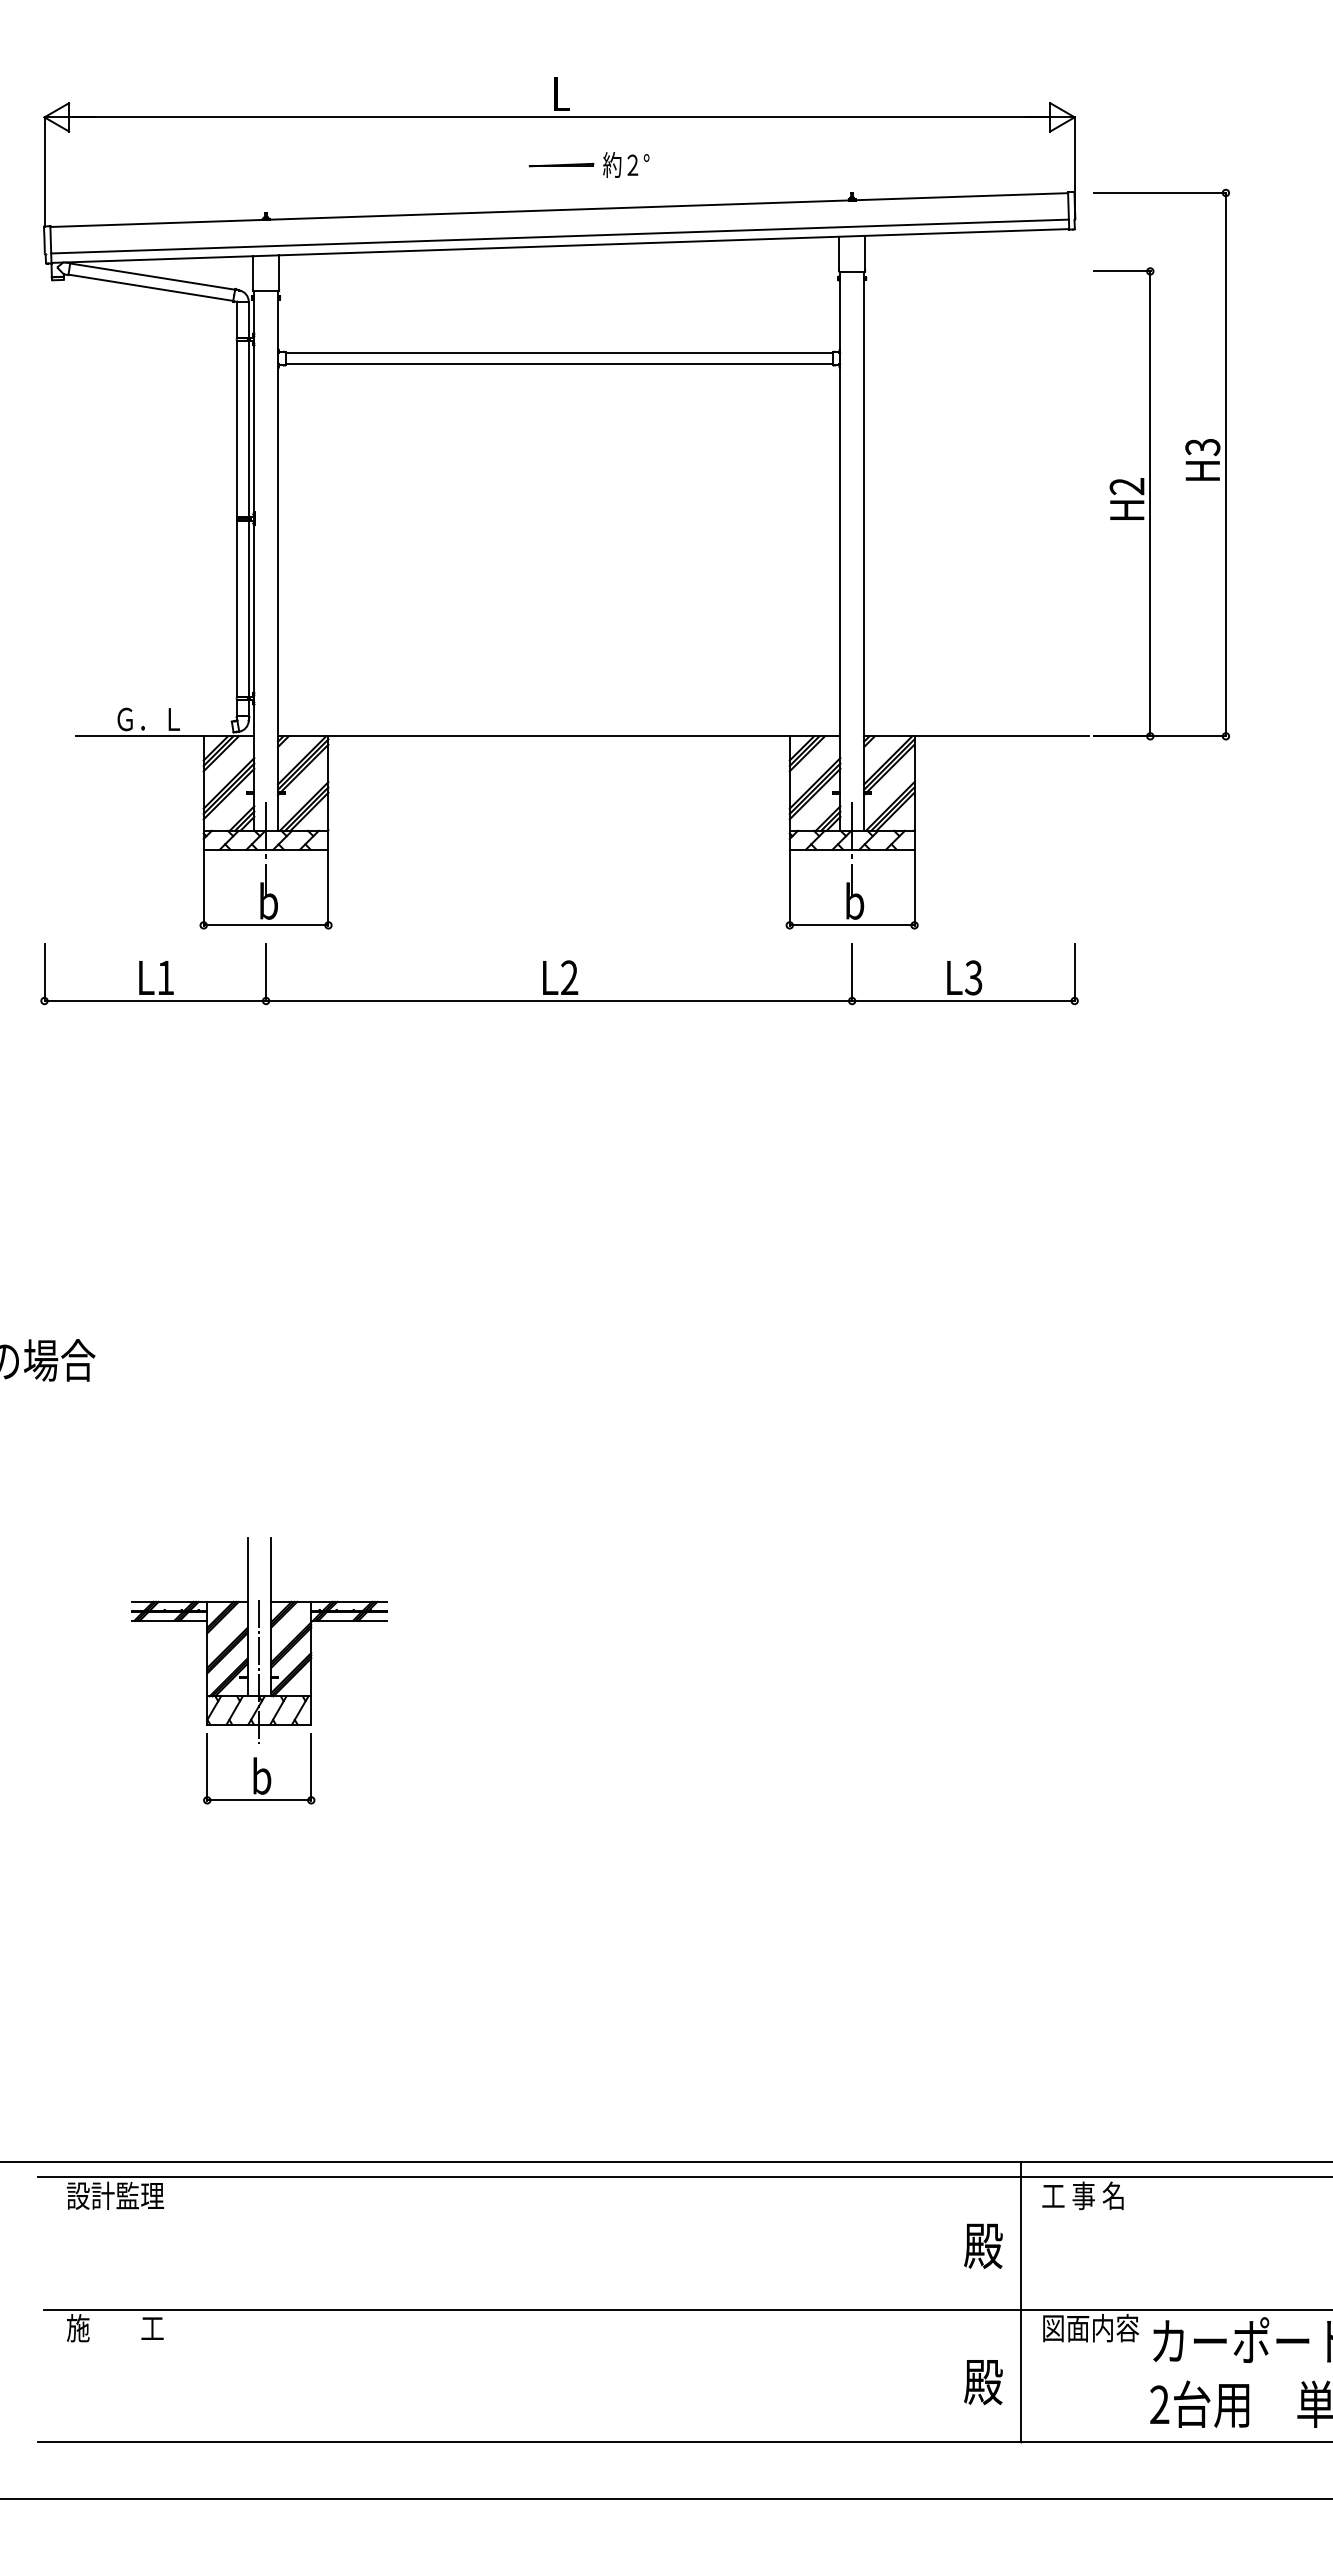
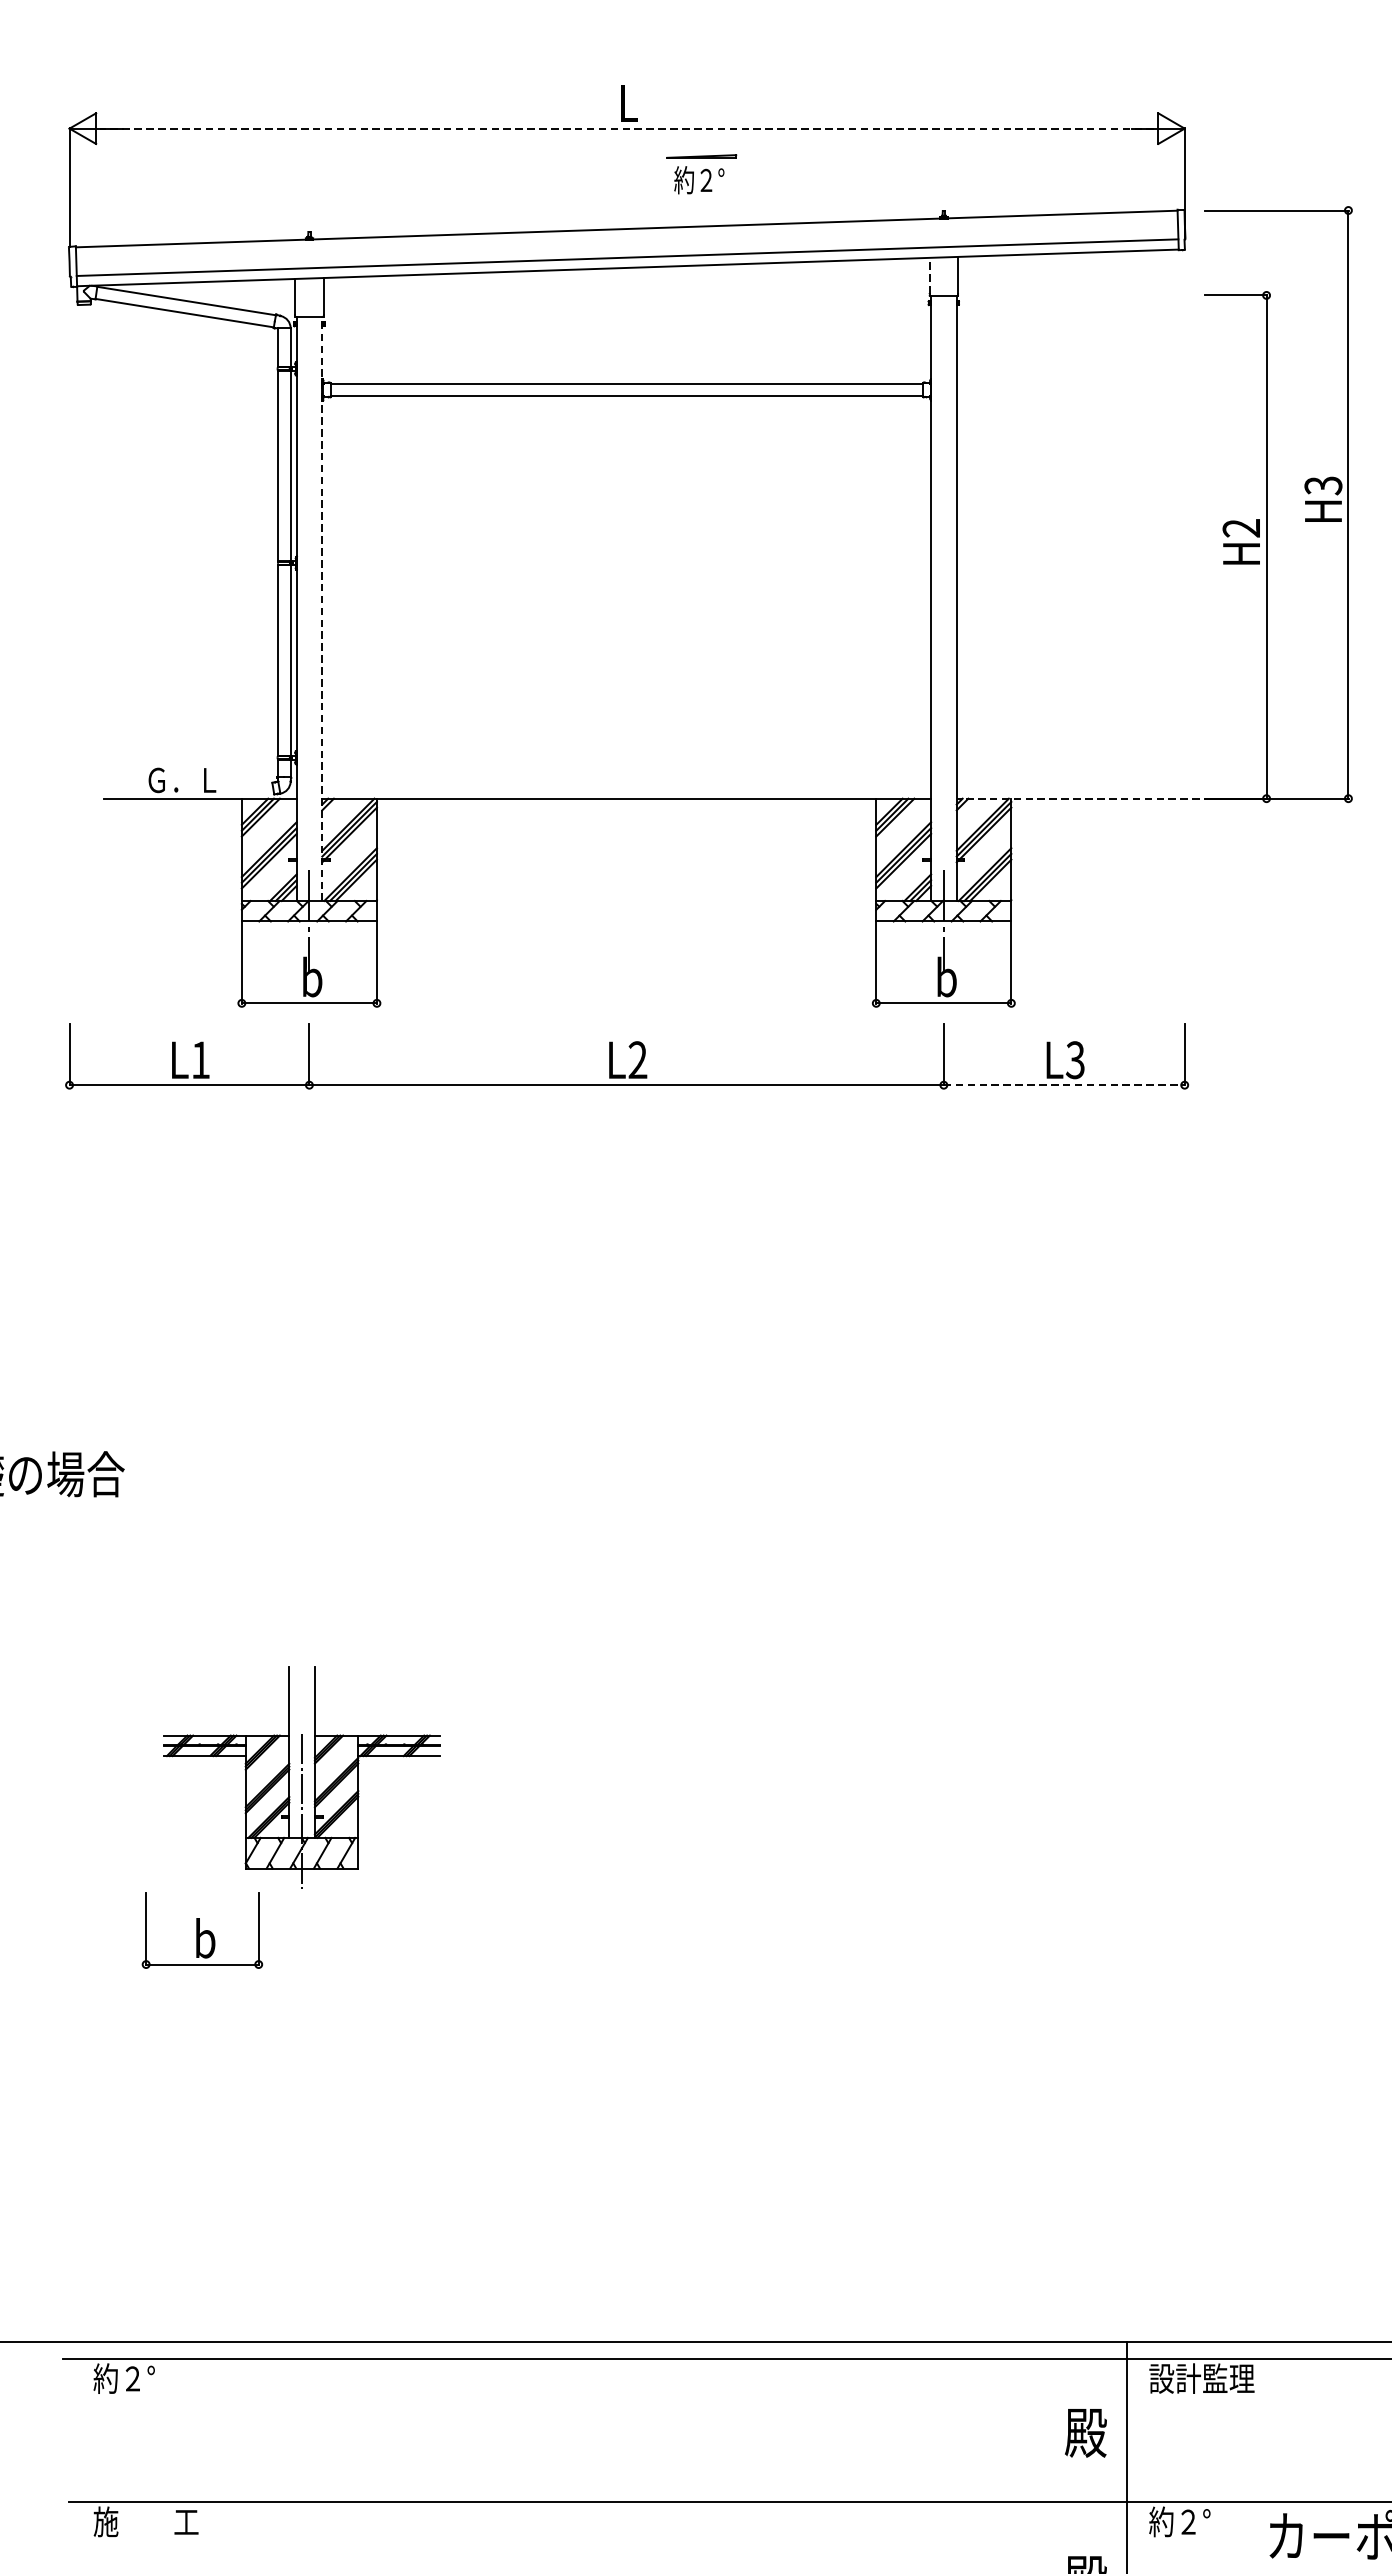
line: (559, 117) -> (627, 128), solid -> dashed
line: (561, 165) -> (701, 156), moved
line: (839, 253) -> (930, 276), solid -> dashed
line: (278, 561) -> (322, 609), solid -> dashed
line: (975, 736) -> (1077, 798), solid -> dashed
line: (963, 1001) -> (1064, 1085), solid -> dashed
part: (259, 1768) -> (202, 1930), moved
text: (115, 2195) -> (146, 2378), 設計監理 -> 約２°
text: (1090, 2195) -> (1201, 2378), 工 事 名 -> 設計監理
text: (1089, 2328) -> (1200, 2522), 図面内容 -> 約２°

